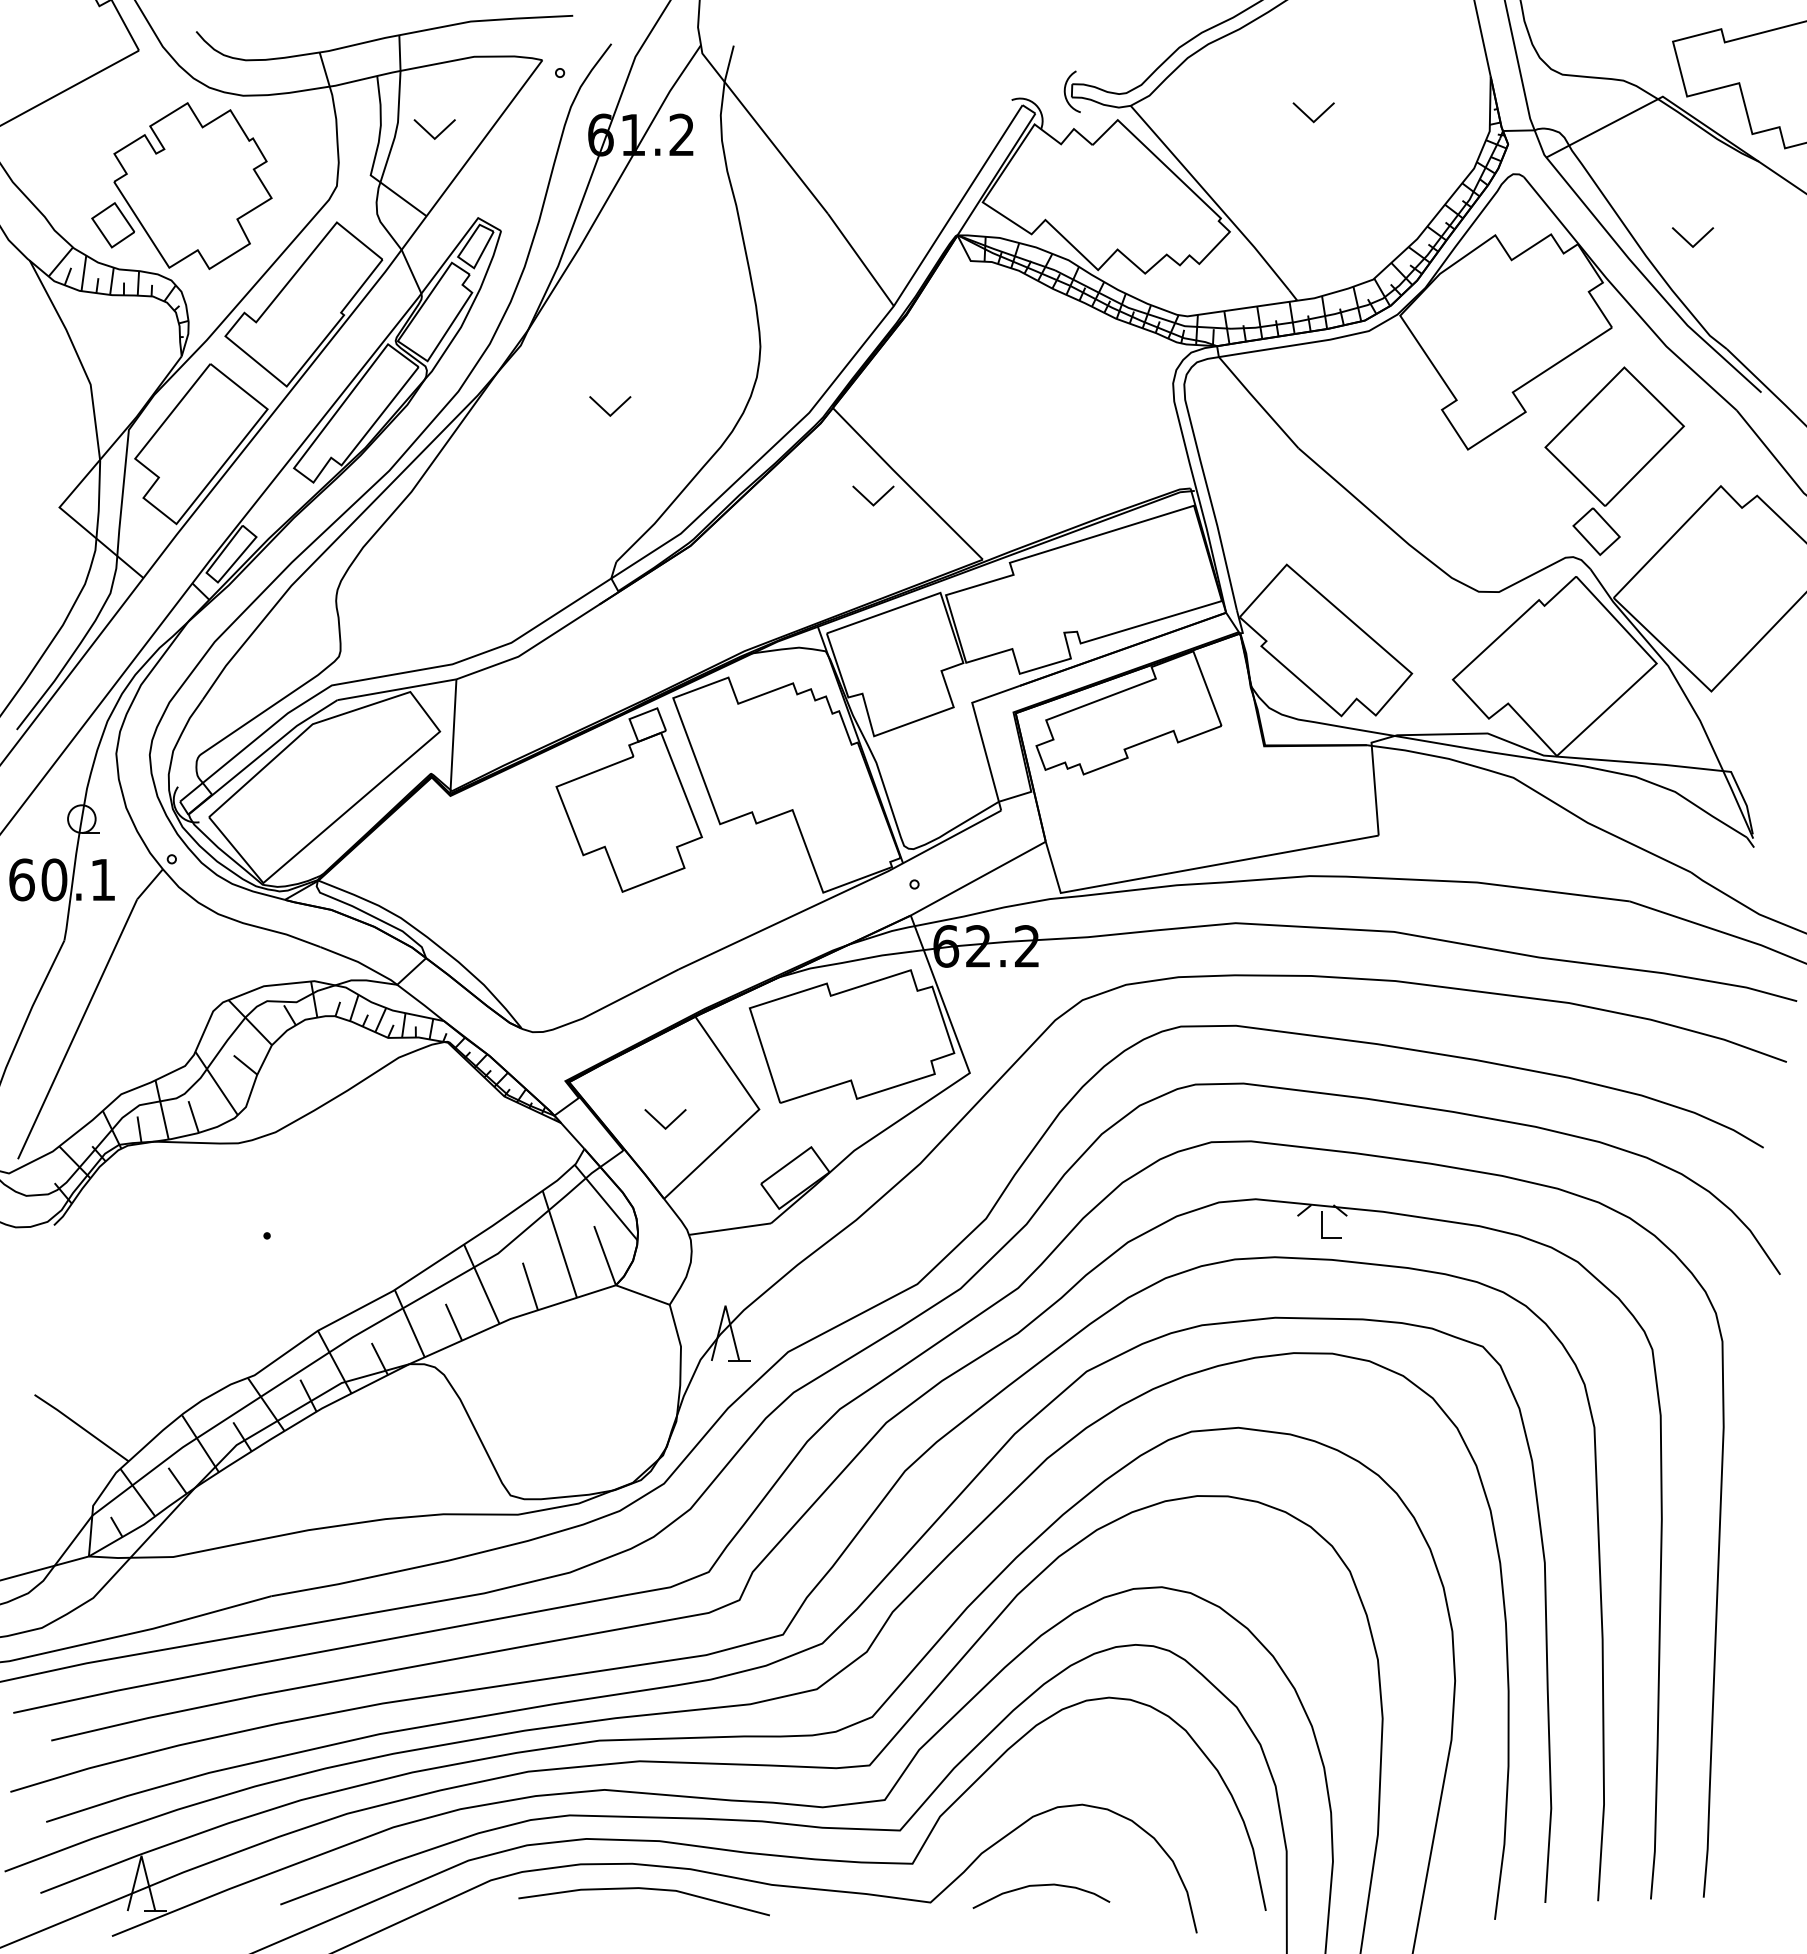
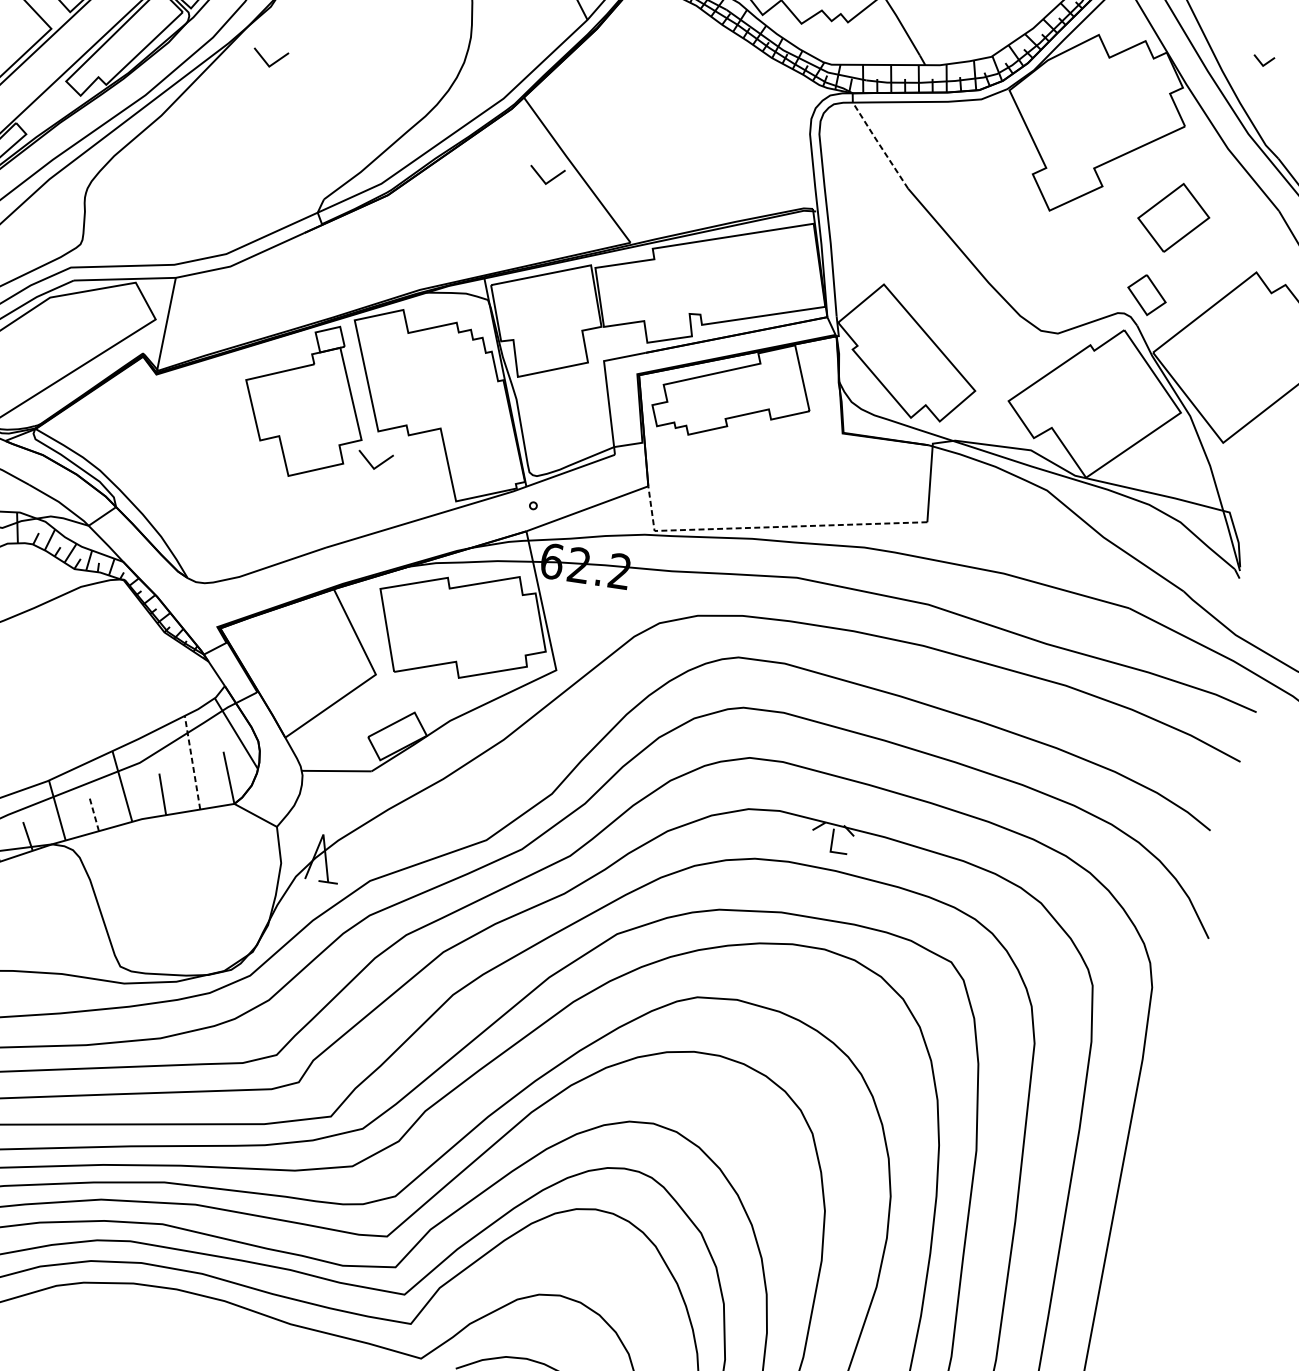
part: (1692, 237) -> (1263, 61), size x0.6
line: (1257, 402) -> (879, 145), solid -> dashed
part: (610, 406) -> (270, 58), moved
part: (1614, 436) -> (1173, 217), size x0.6
line: (1192, 869) -> (767, 527), solid -> dashed
part: (665, 1119) -> (375, 461), moved
line: (559, 1243) -> (192, 762), solid -> dashed
line: (453, 1321) -> (94, 814), solid -> dashed
line: (643, 1889) -> (182, 1312), removed

